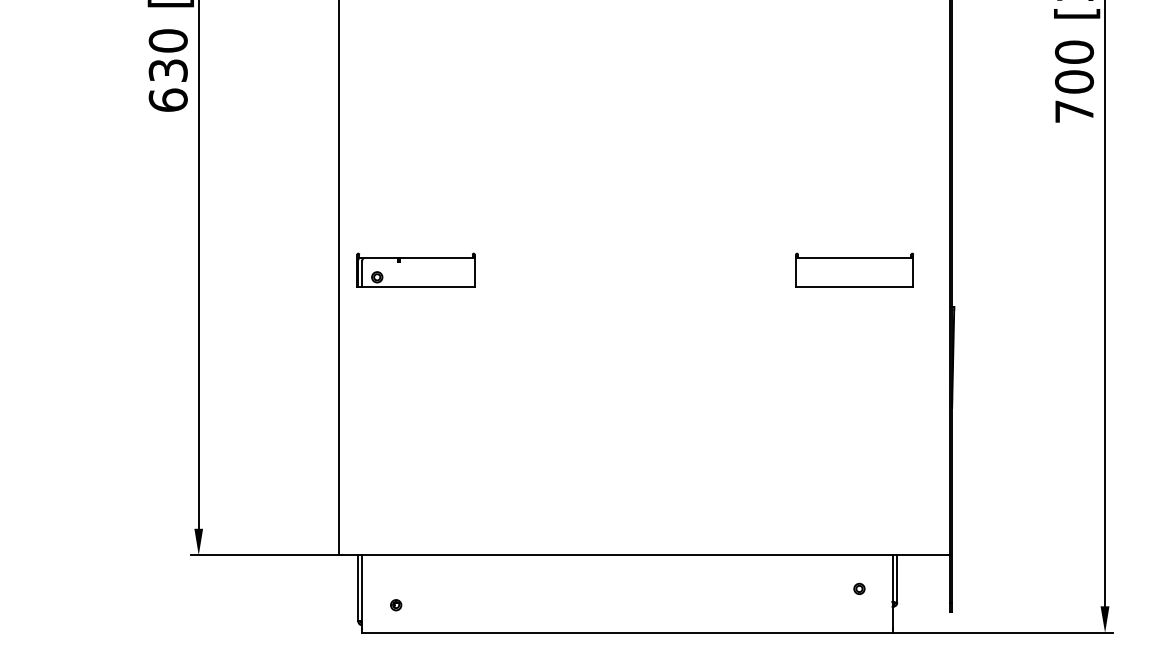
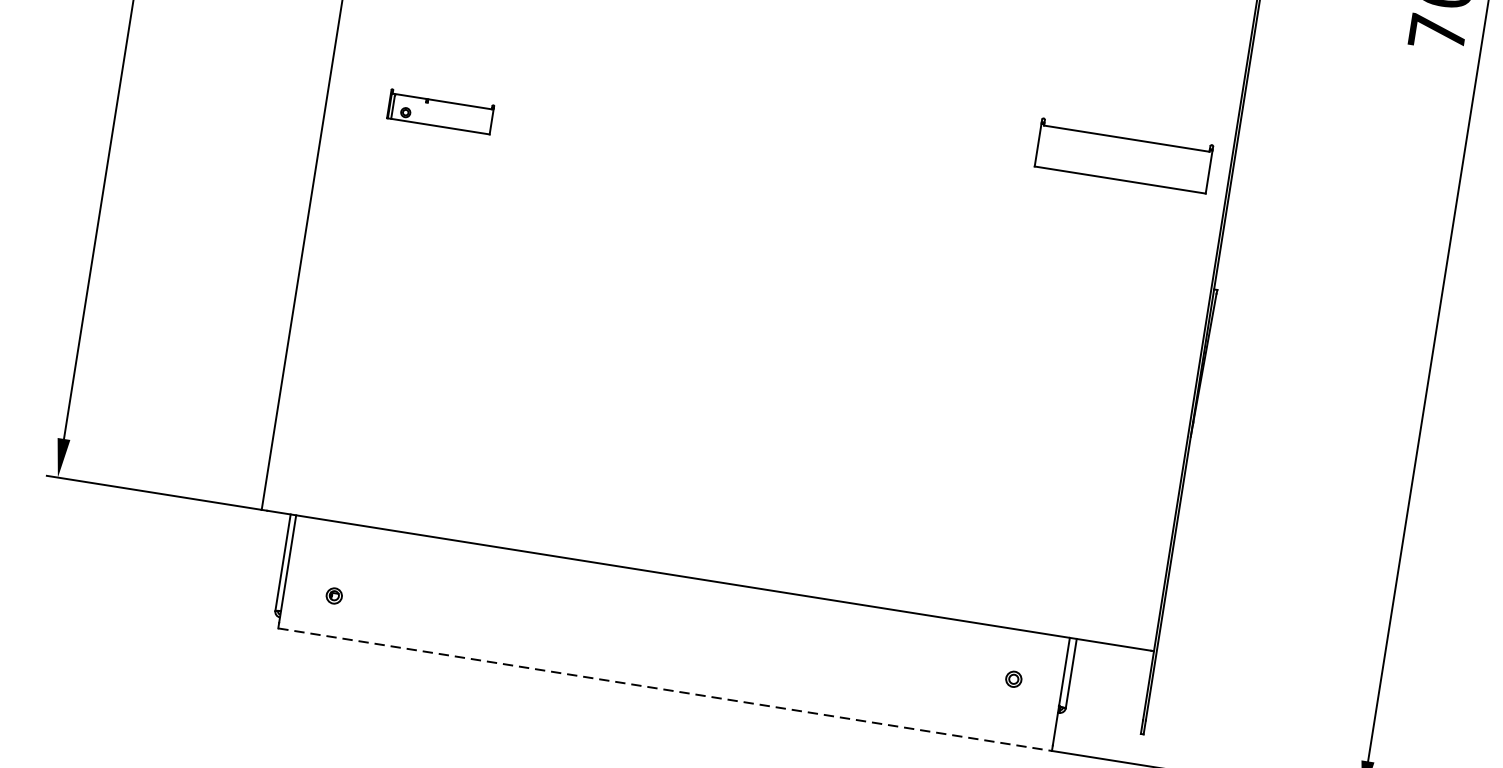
part: (415, 269) -> (440, 110), size x0.6
part: (854, 269) -> (1123, 154), moved
line: (627, 632) -> (665, 689), solid -> dashed

